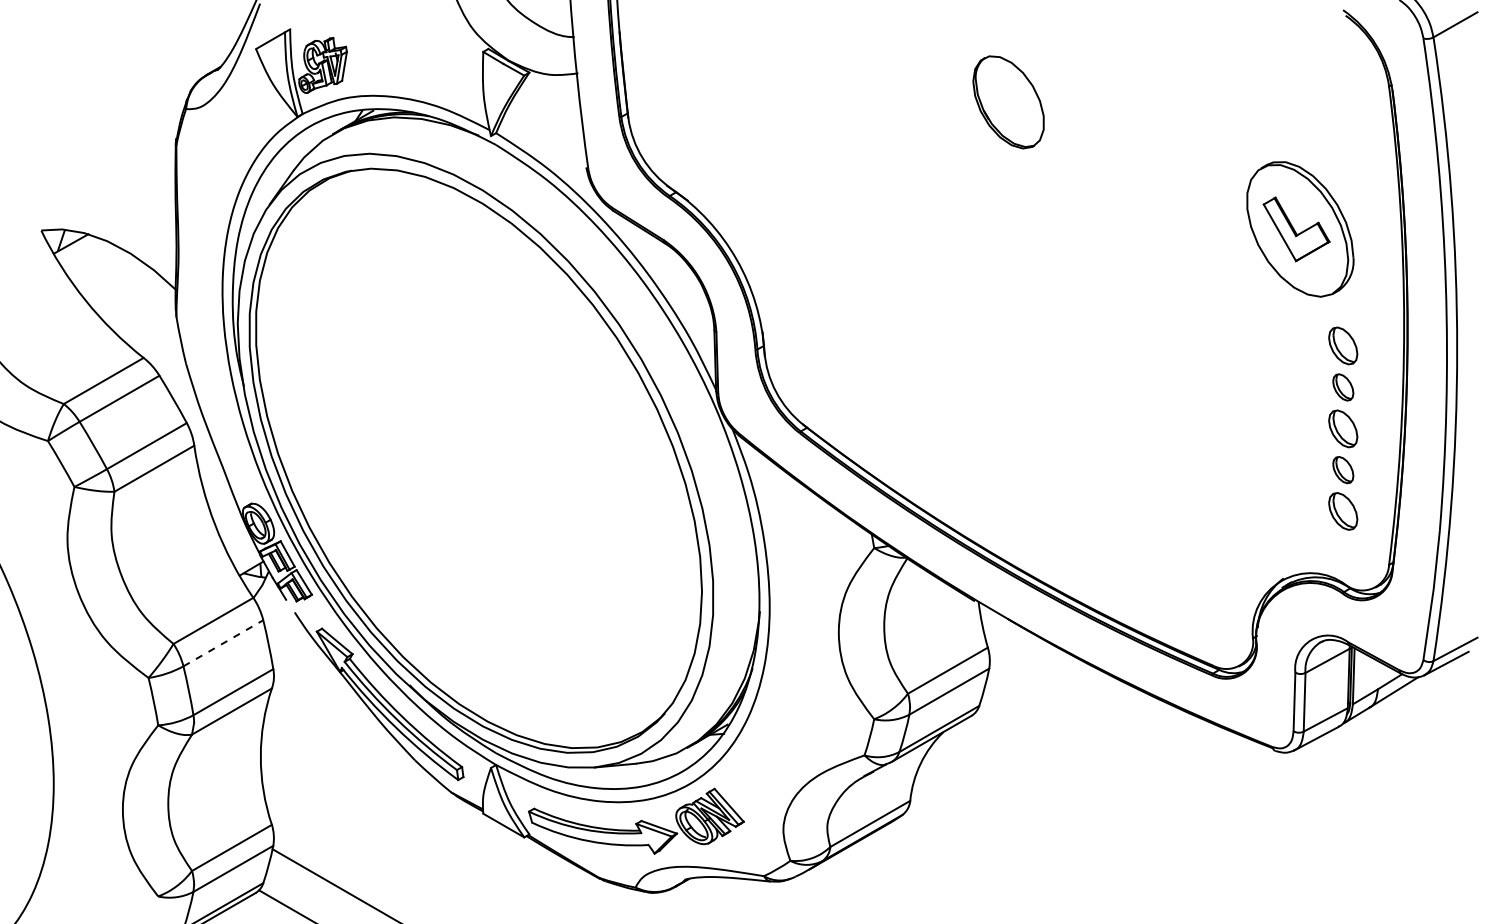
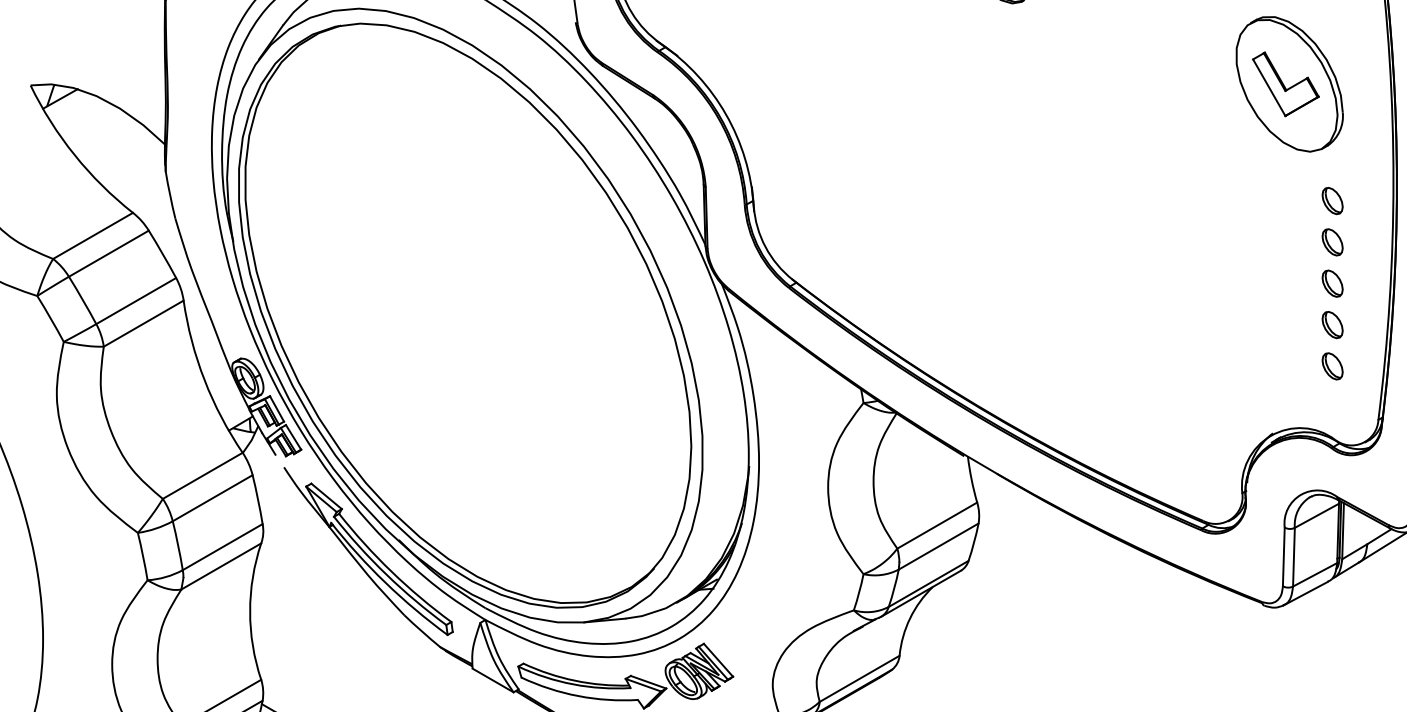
part: (1343, 346) -> (1332, 201), size x0.71
part: (1343, 428) -> (1332, 283), size x0.71
part: (1343, 511) -> (1332, 366), size x0.71
line: (223, 643) -> (212, 498), dashed -> solid

